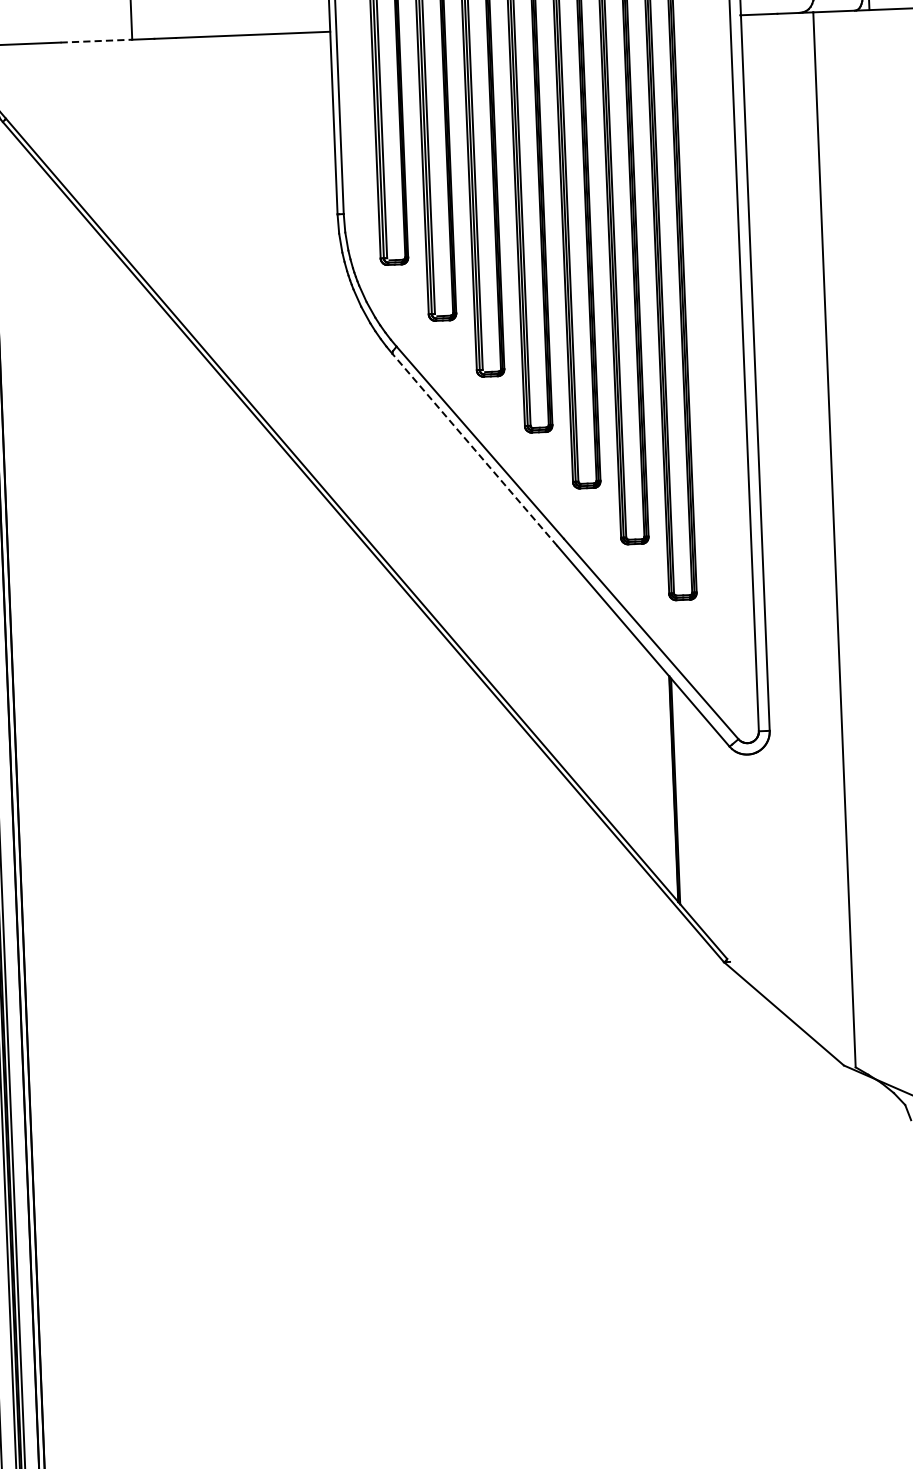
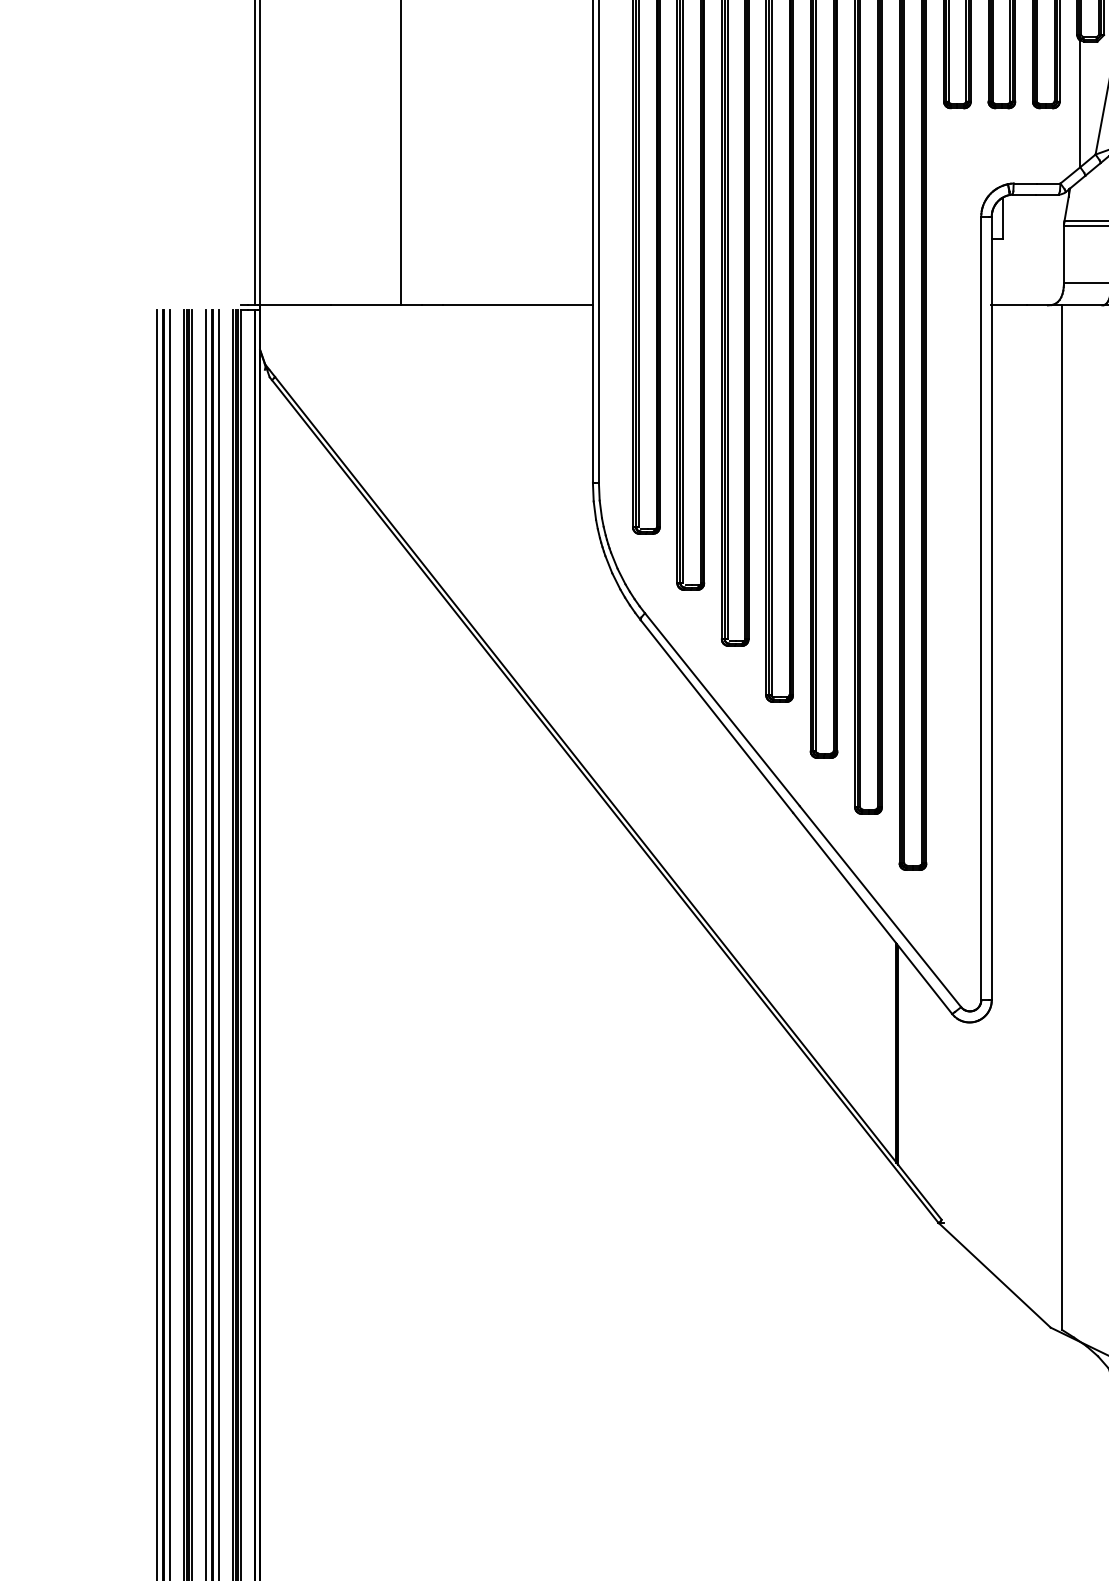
line: (96, 41) -> (365, 305), dashed -> solid
line: (474, 449) -> (716, 716), dashed -> solid

